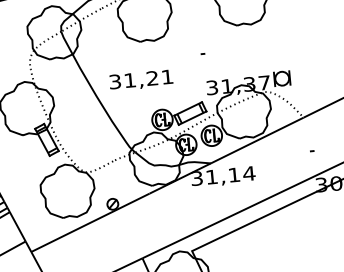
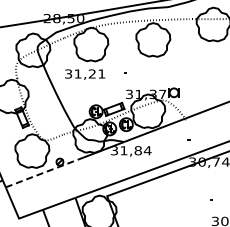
text: (141, 80) -> (85, 74), moved
text: (233, 174) -> (137, 150), 31,14 -> 31,84
line: (90, 222) -> (44, 172), solid -> dashed

